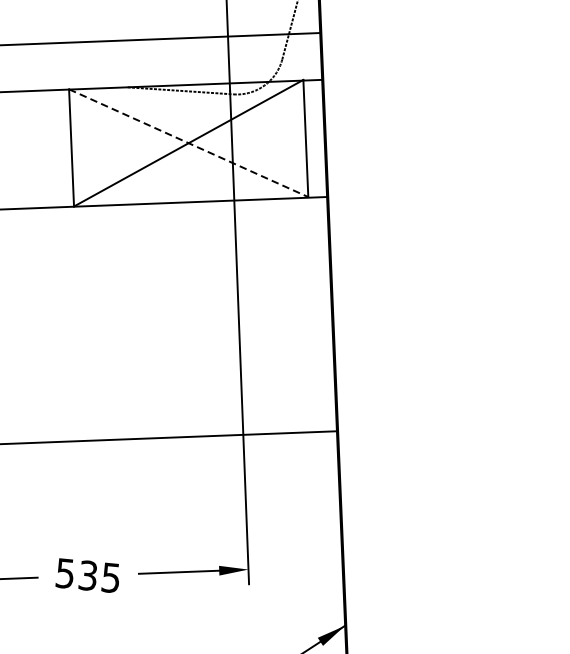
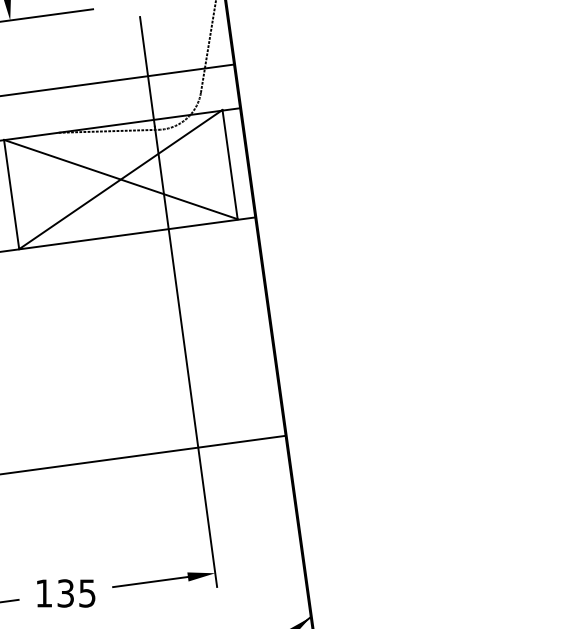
line: (189, 143) -> (121, 179), dashed -> solid
text: (64, 573) -> (43, 593), 535 -> 135

